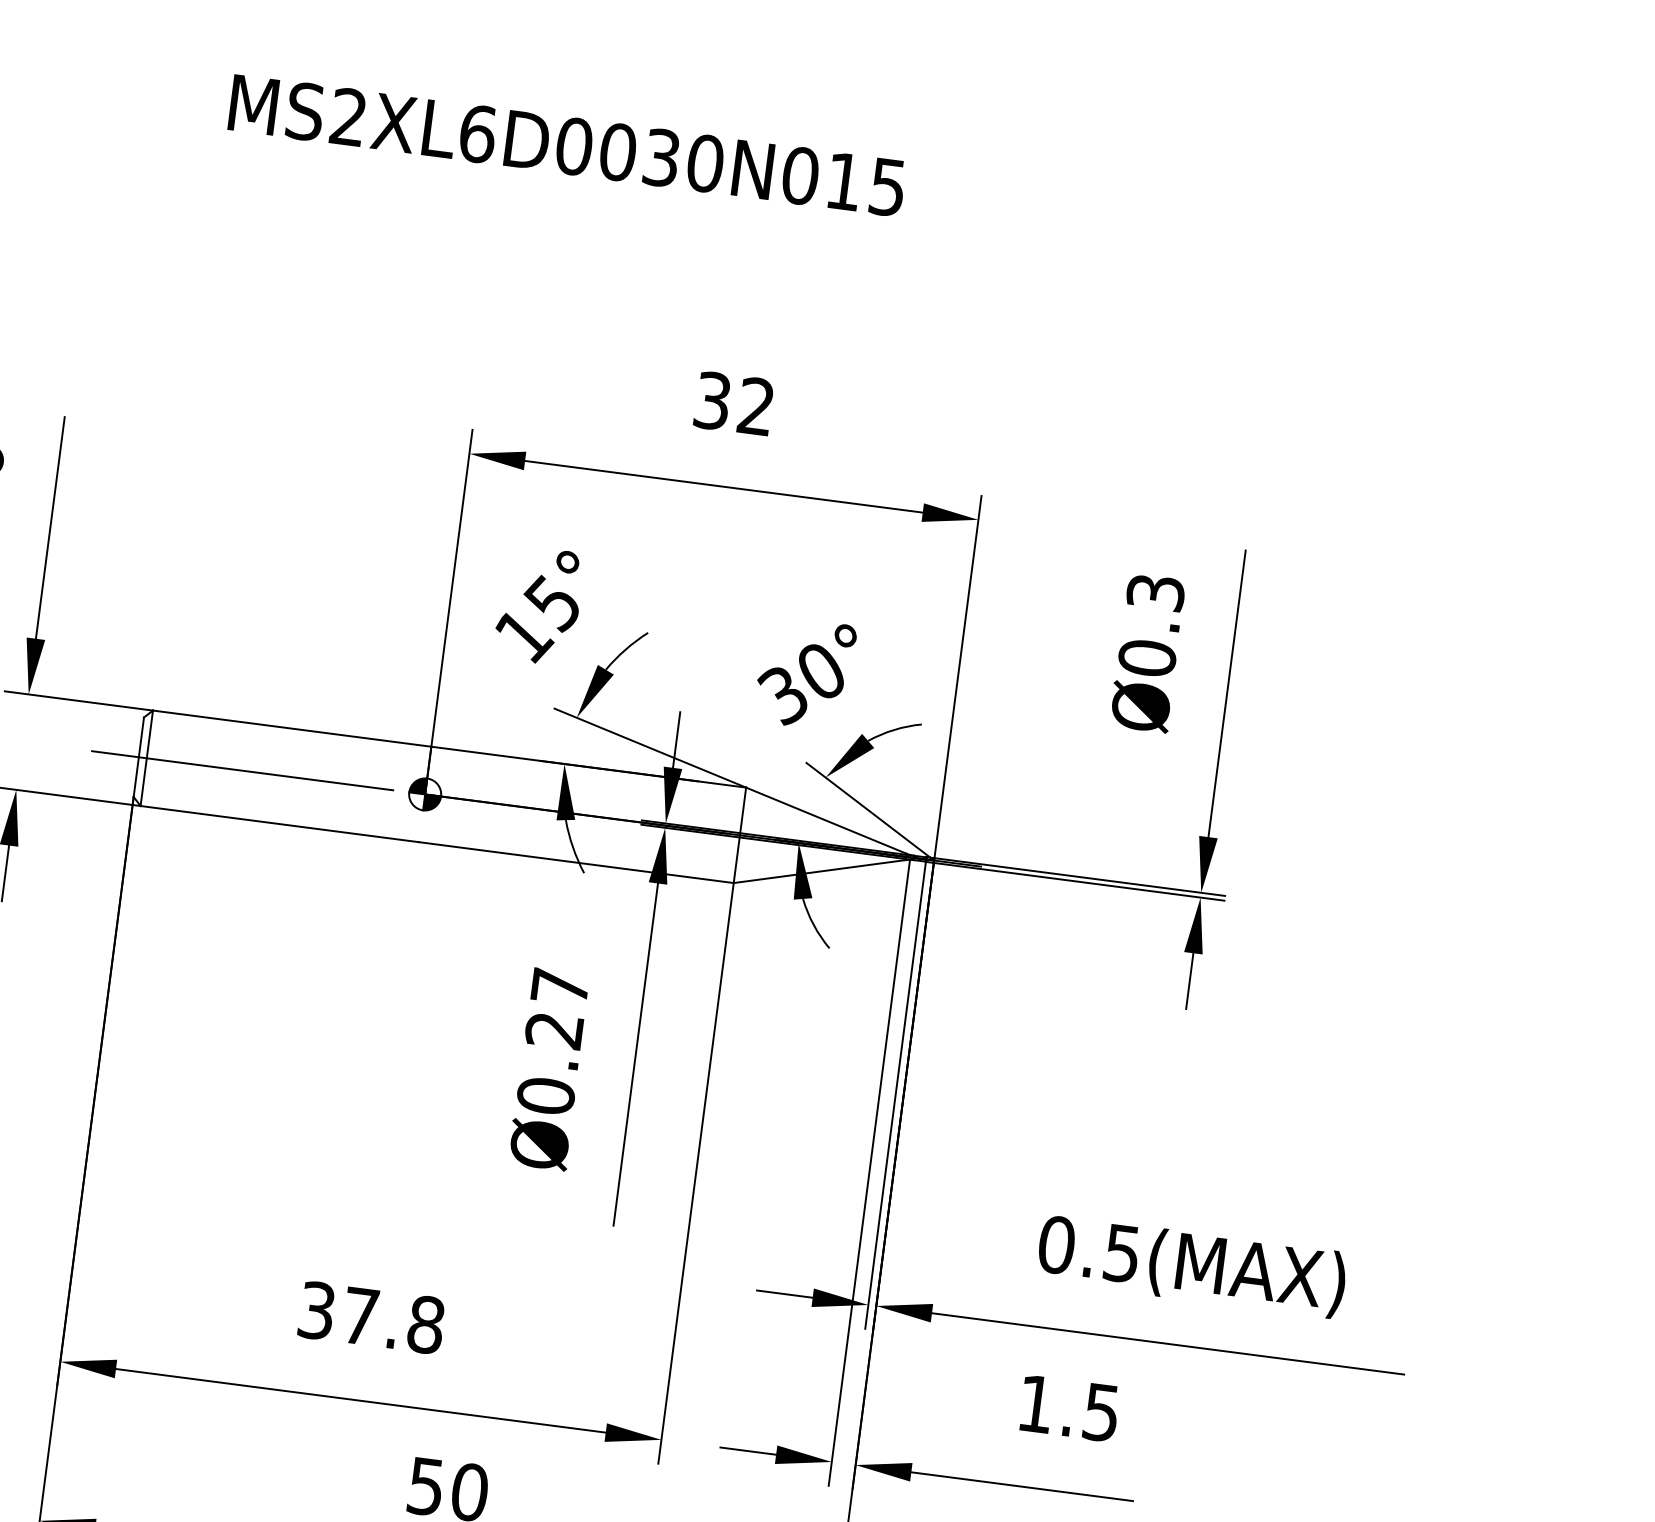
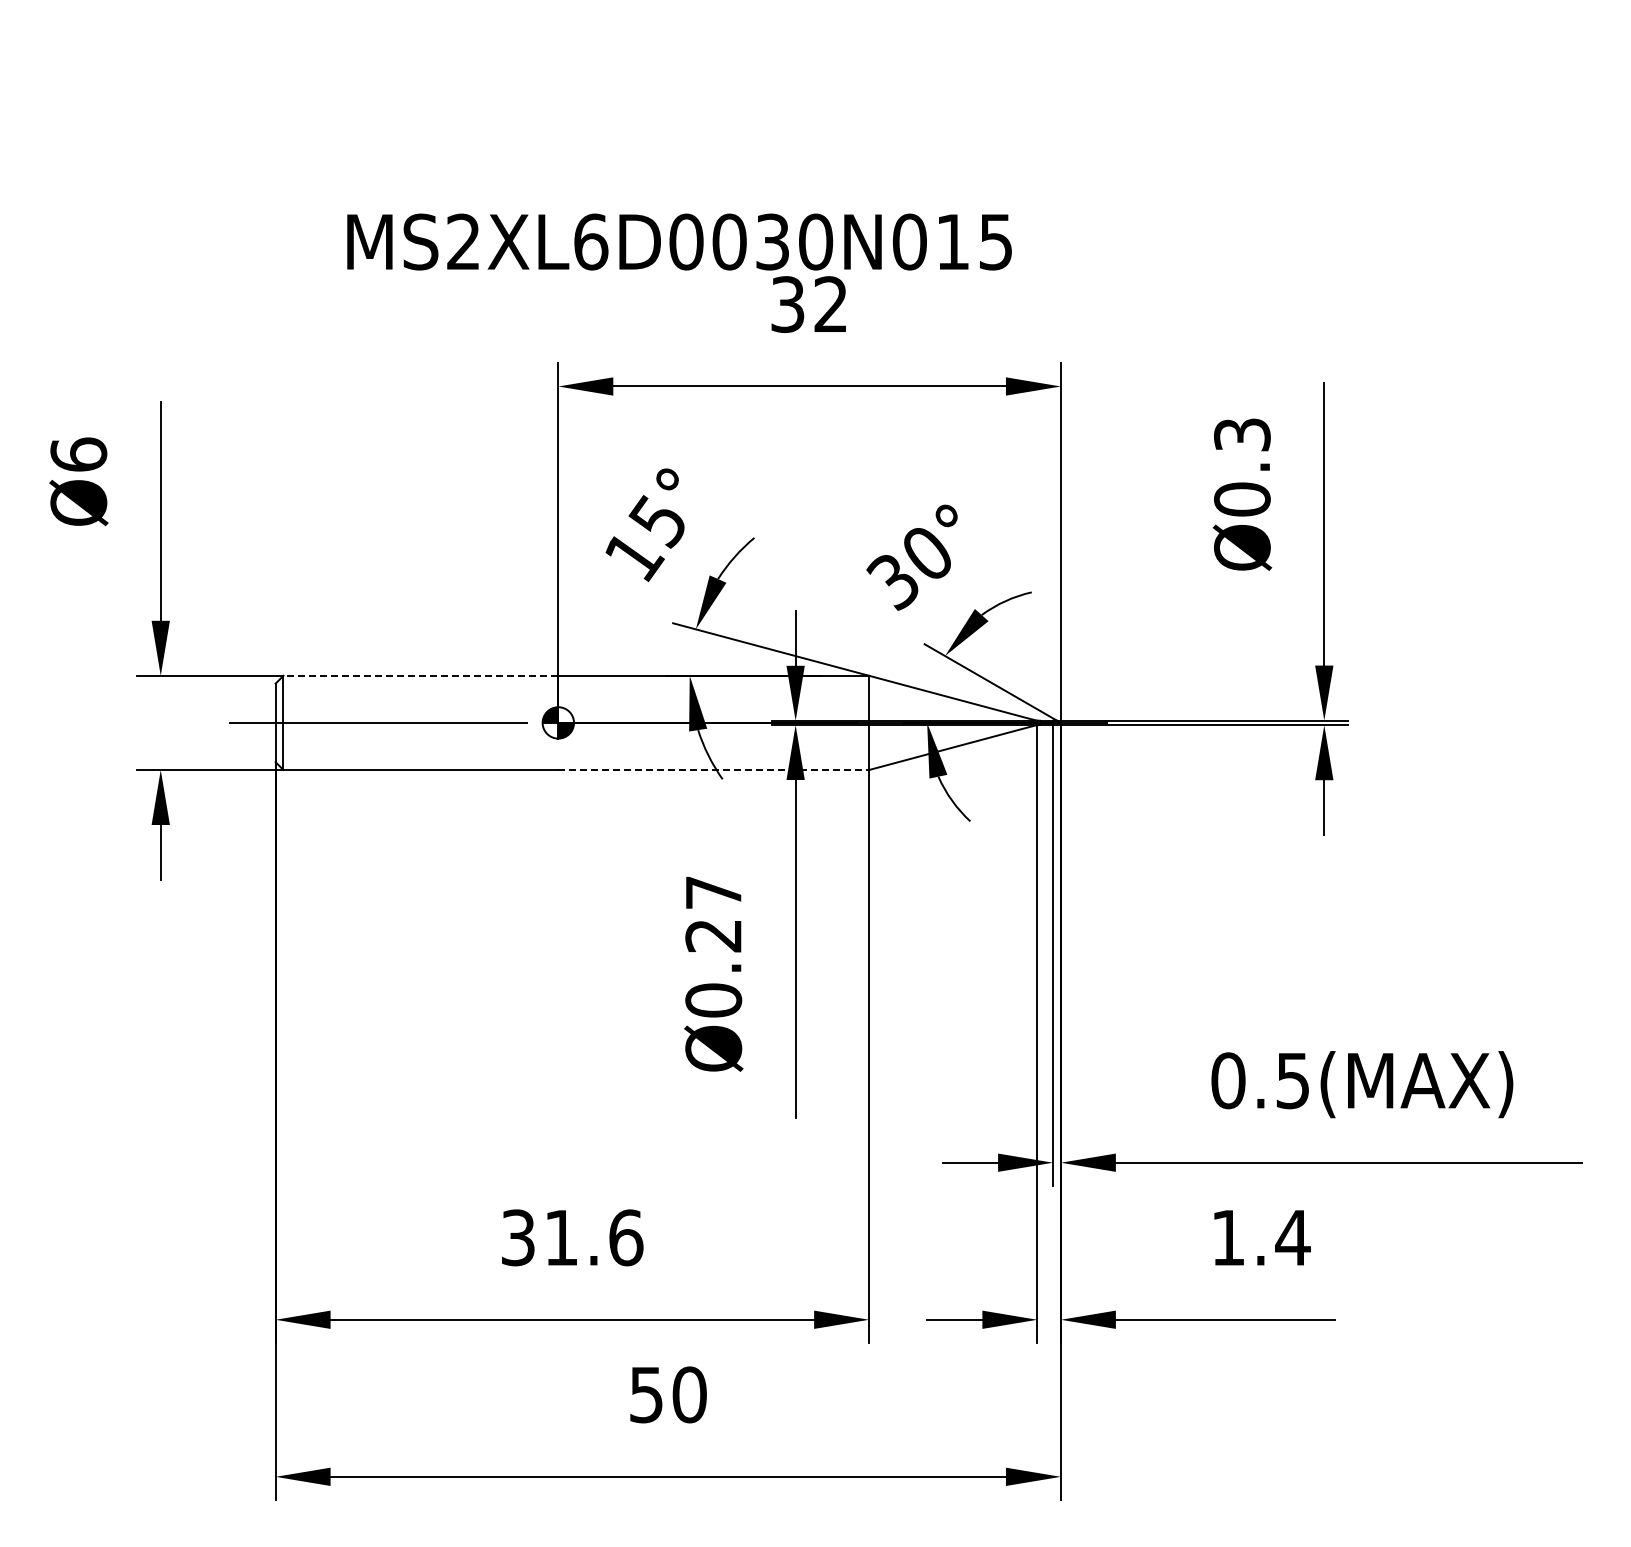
text: (567, 145) -> (679, 241), moved
line: (291, 728) -> (420, 675), solid -> dashed
line: (577, 863) -> (714, 770), solid -> dashed
text: (394, 1320) -> (594, 1237), 37.8 -> 31.6
text: (1100, 1413) -> (1292, 1238), 1.5 -> 1.4

